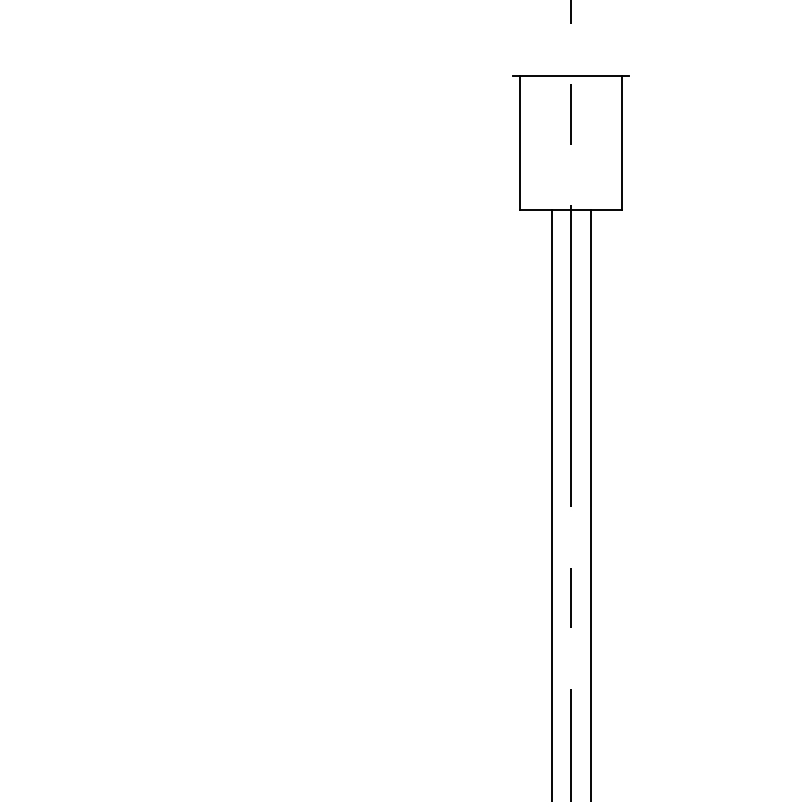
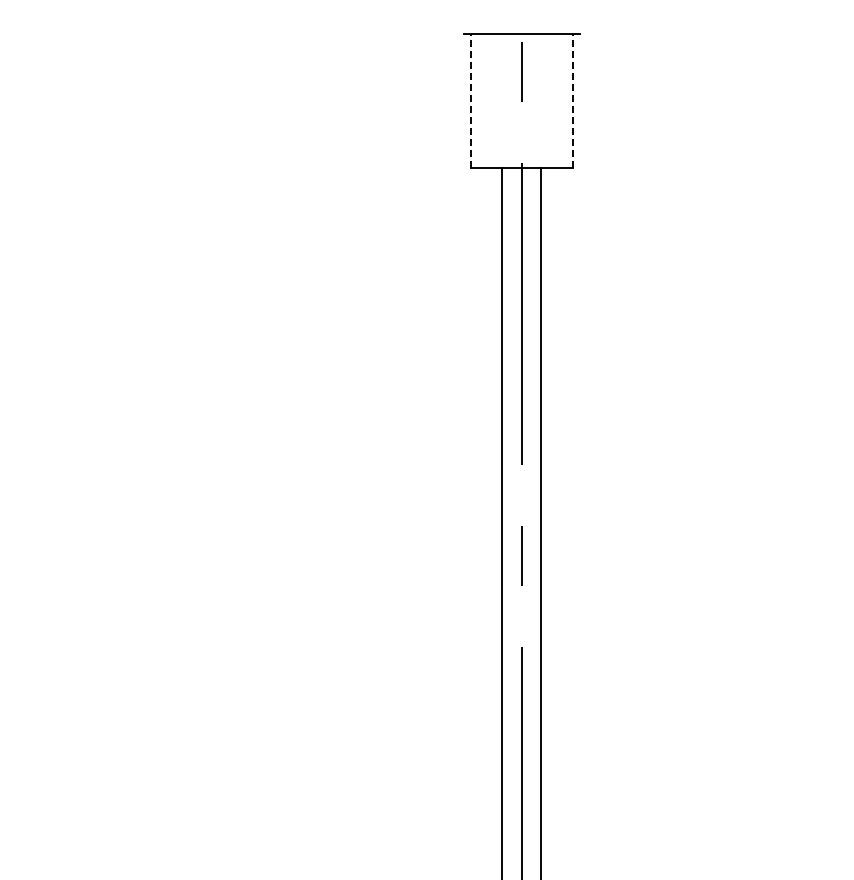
line: (520, 142) -> (471, 100), solid -> dashed
line: (621, 142) -> (572, 100), solid -> dashed

